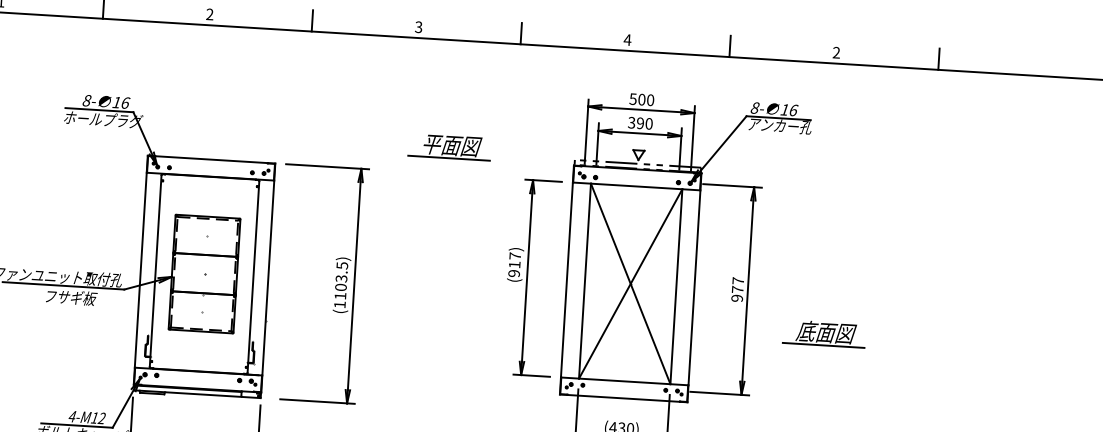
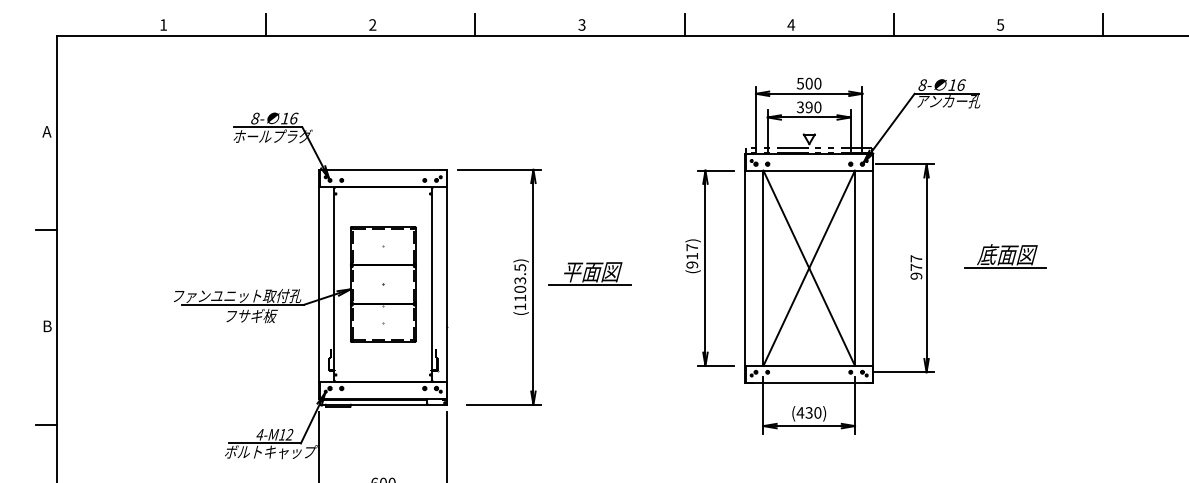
text: (836, 52) -> (1000, 24), 2 -> 5
part: (449, 146) -> (589, 273), moved
part: (824, 334) -> (1005, 256), moved

